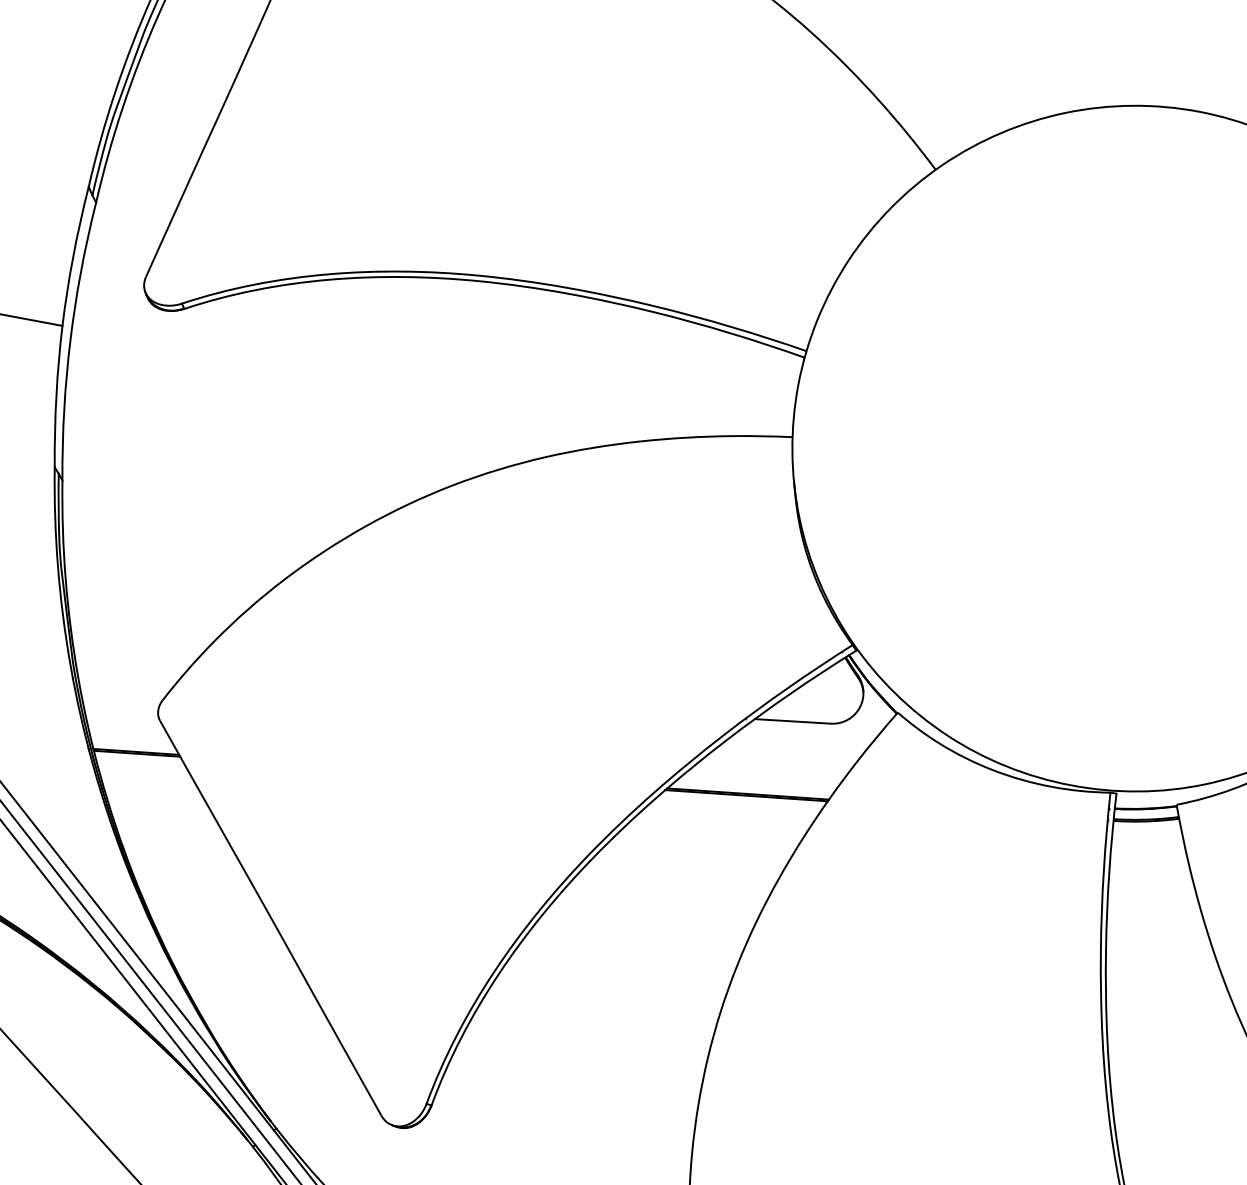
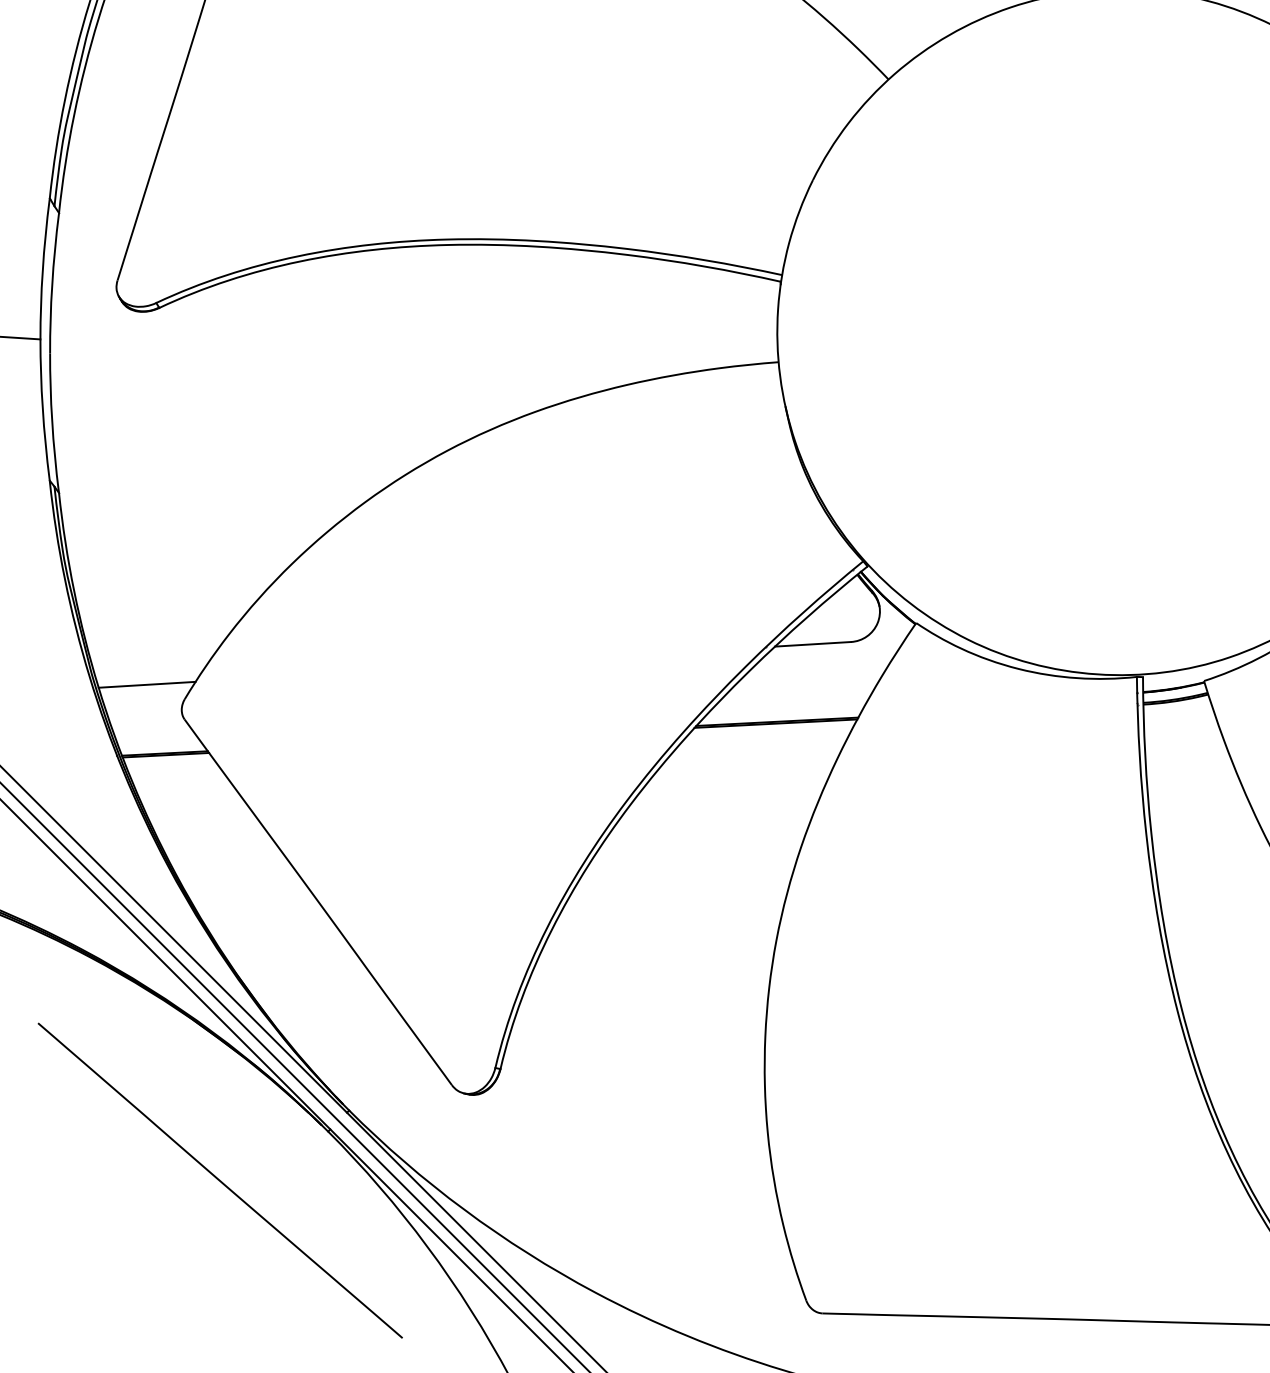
line: (126, 681) -> (146, 684), added

